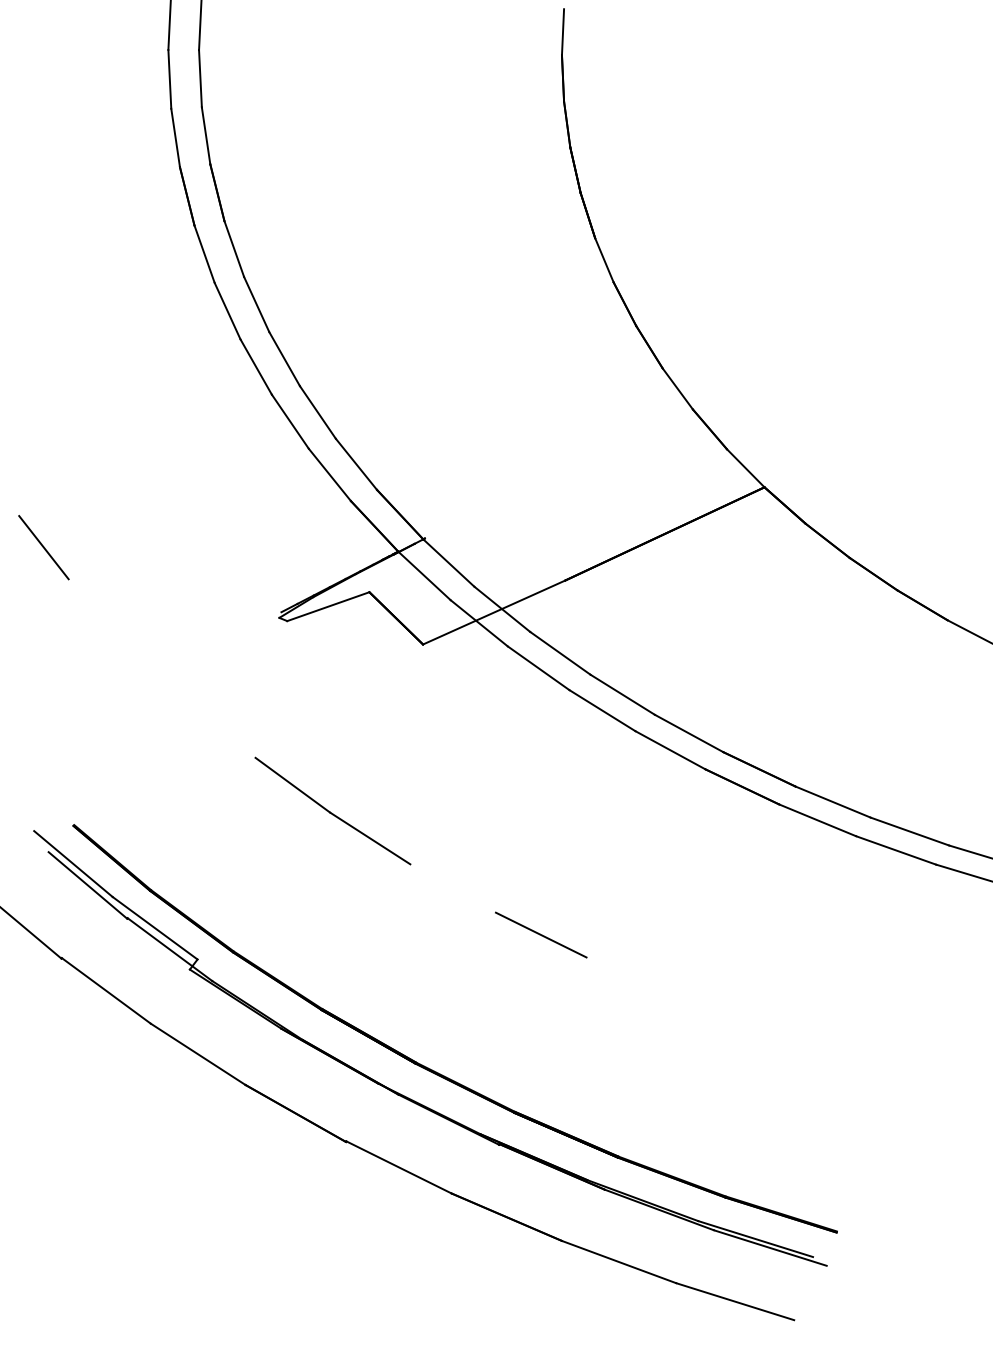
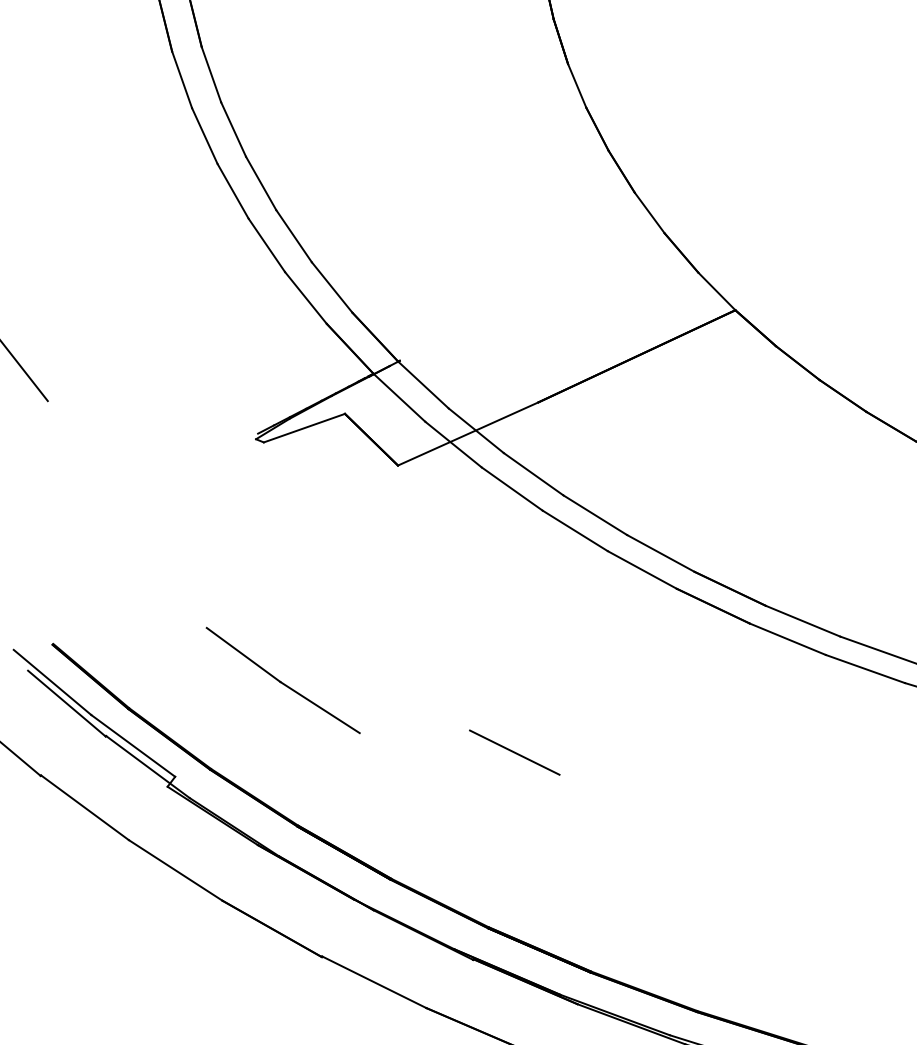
part: (332, 810) -> (282, 679), moved

